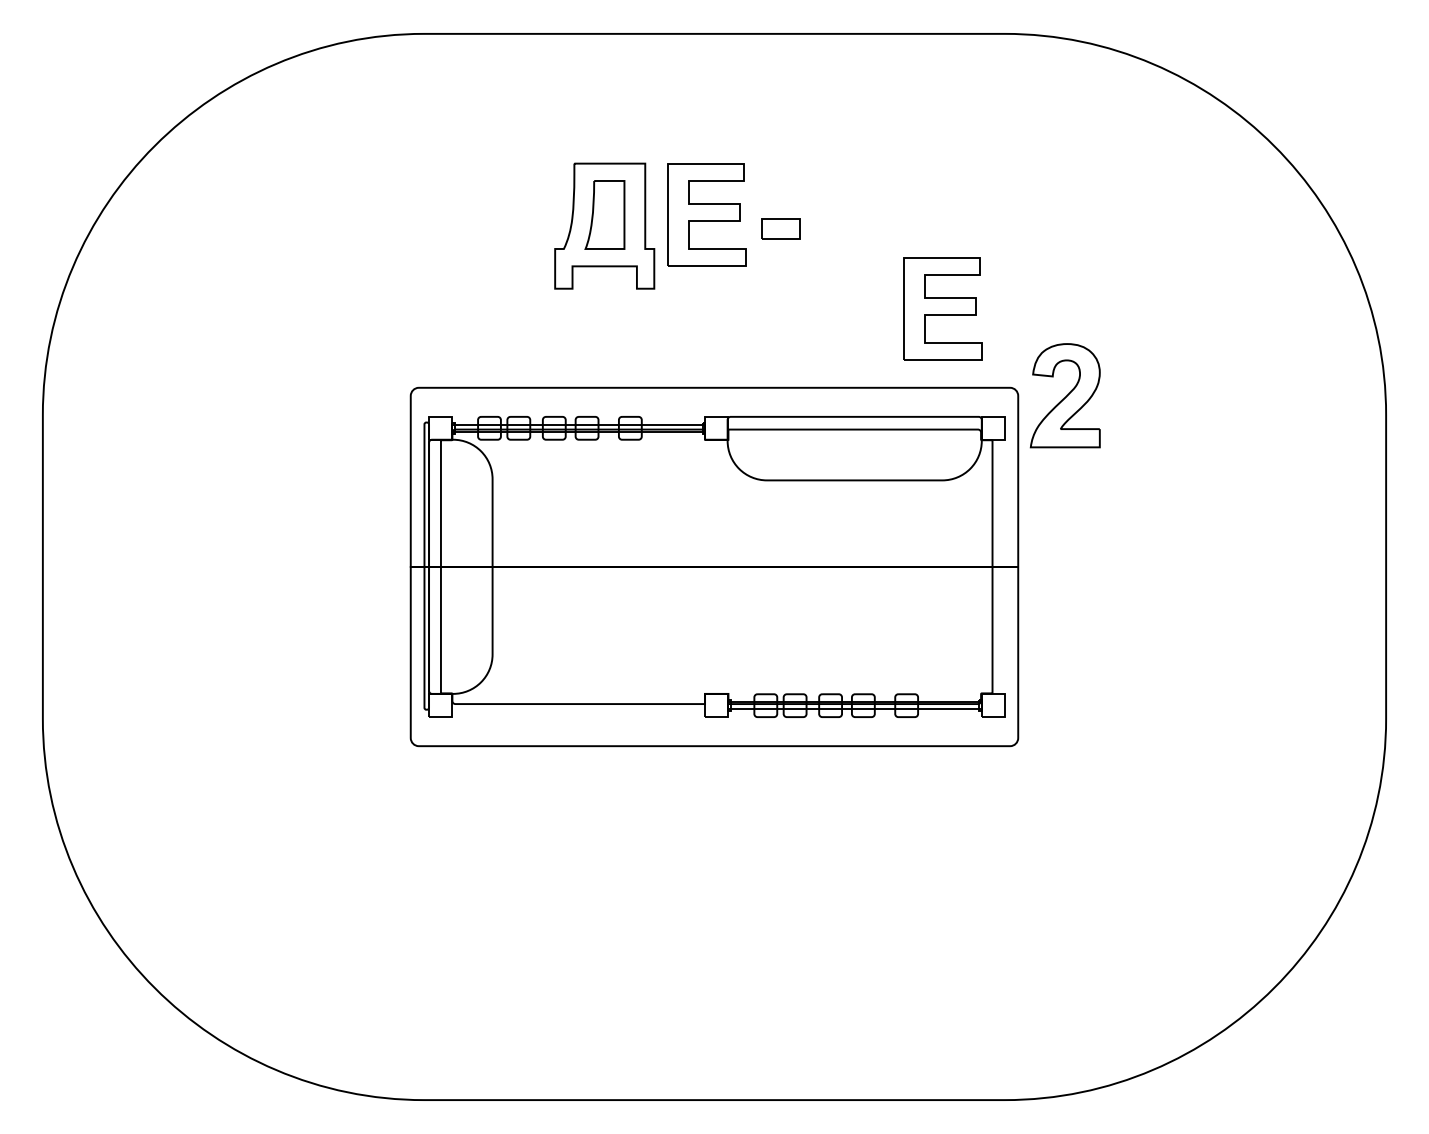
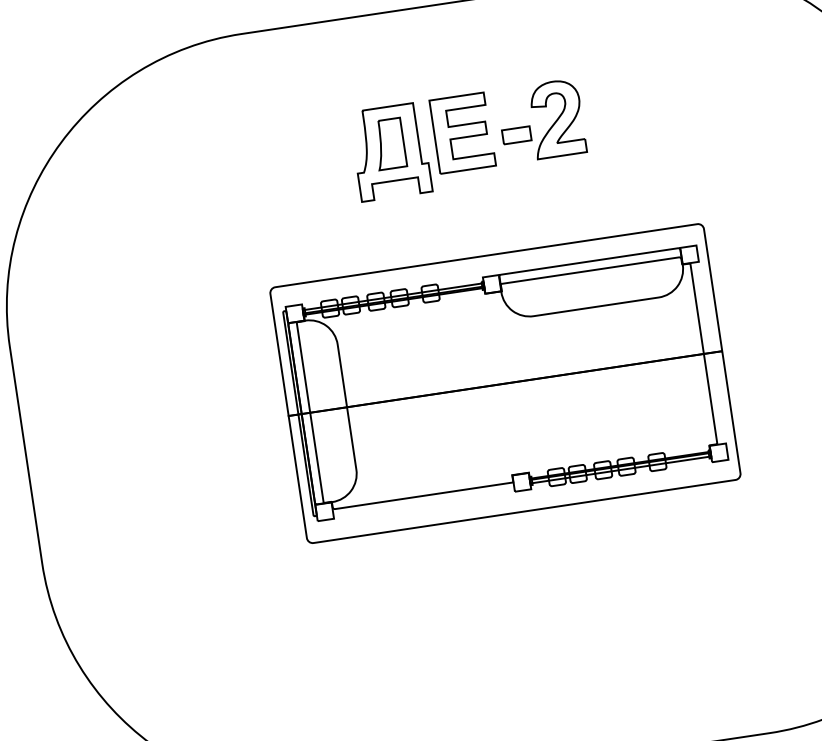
part: (942, 308) -> (640, 174), removed
part: (1064, 395) -> (556, 118), moved

